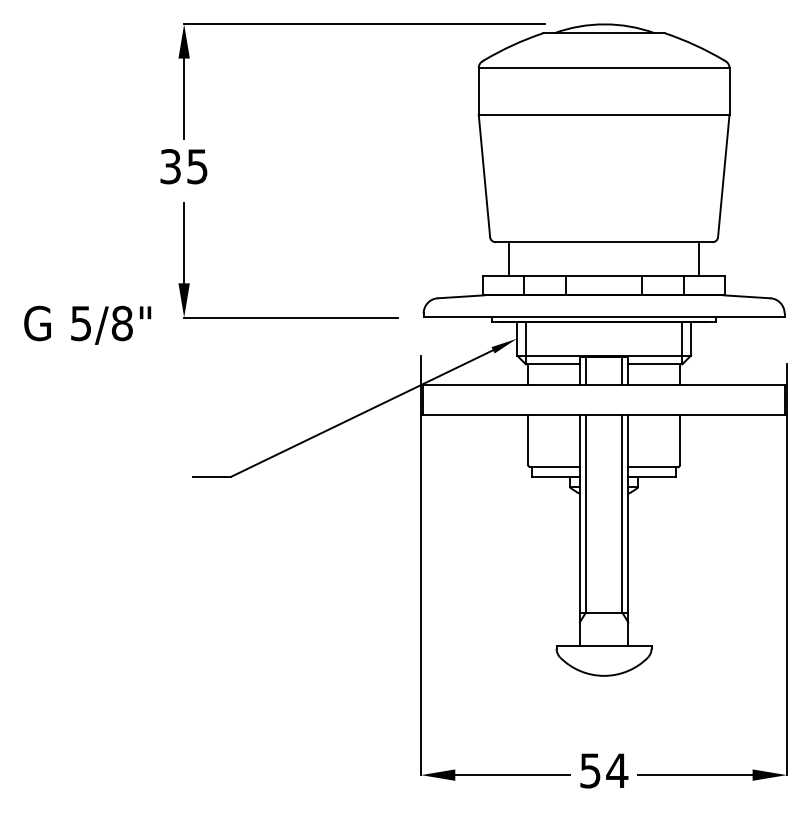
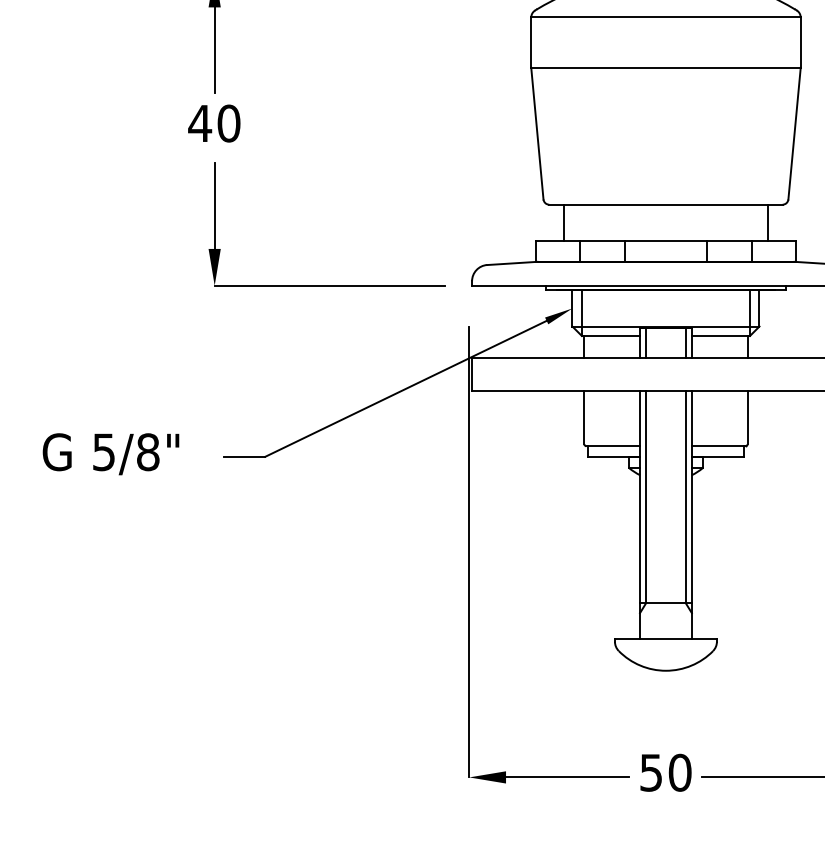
text: (183, 166) -> (213, 123), 35 -> 40
text: (87, 324) -> (110, 453), moved
text: (617, 770) -> (680, 772), 54 -> 50

